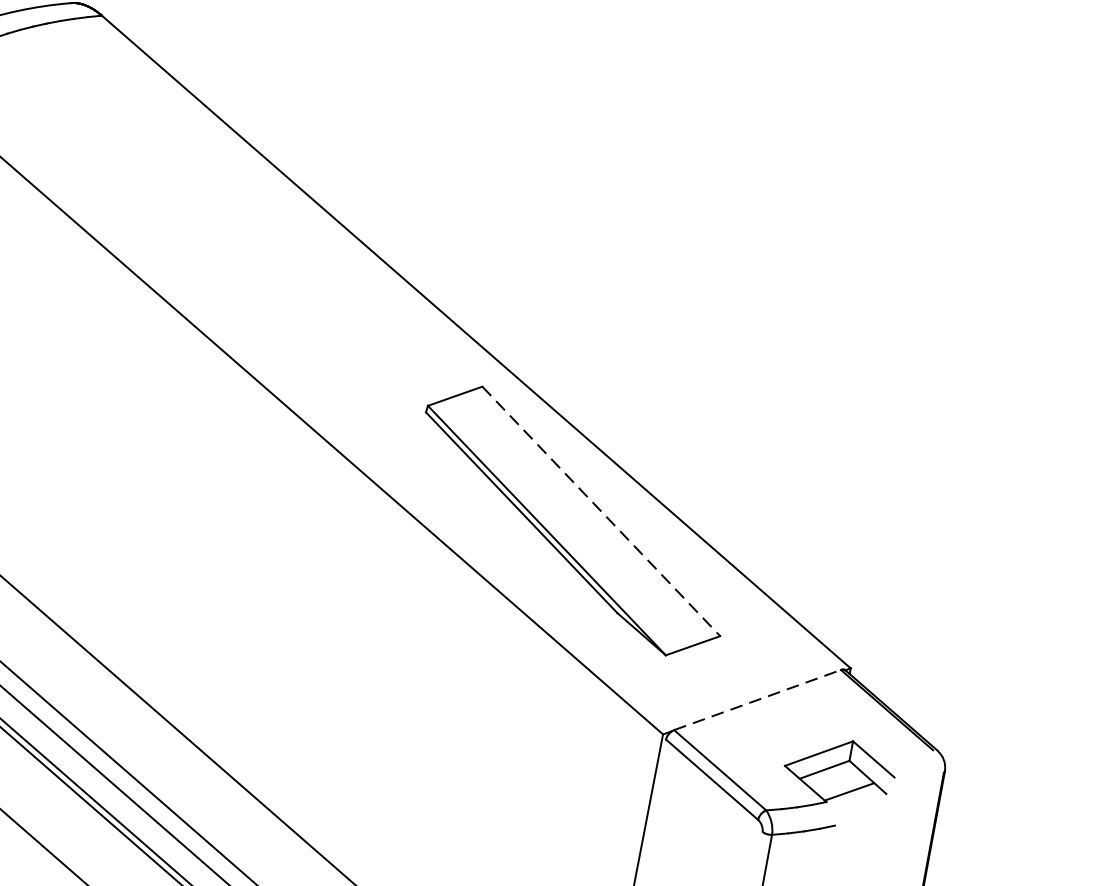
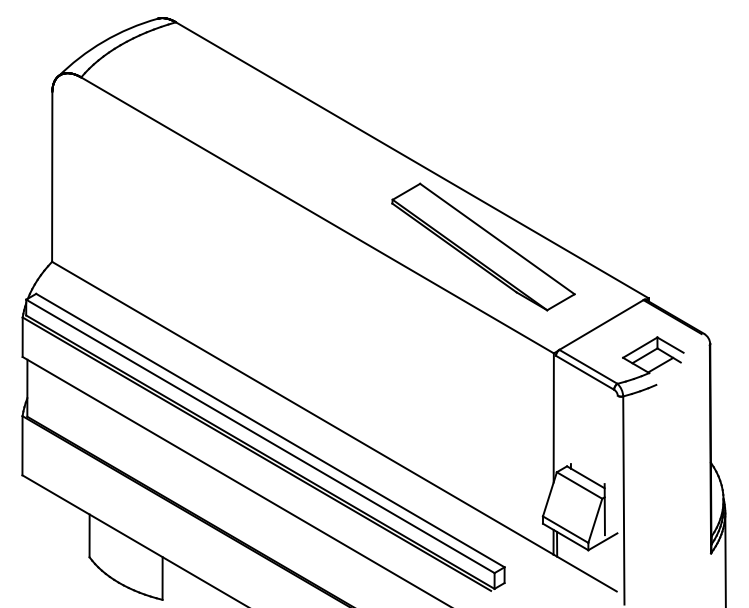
line: (601, 512) -> (497, 239), dashed -> solid
line: (757, 700) -> (601, 325), dashed -> solid

